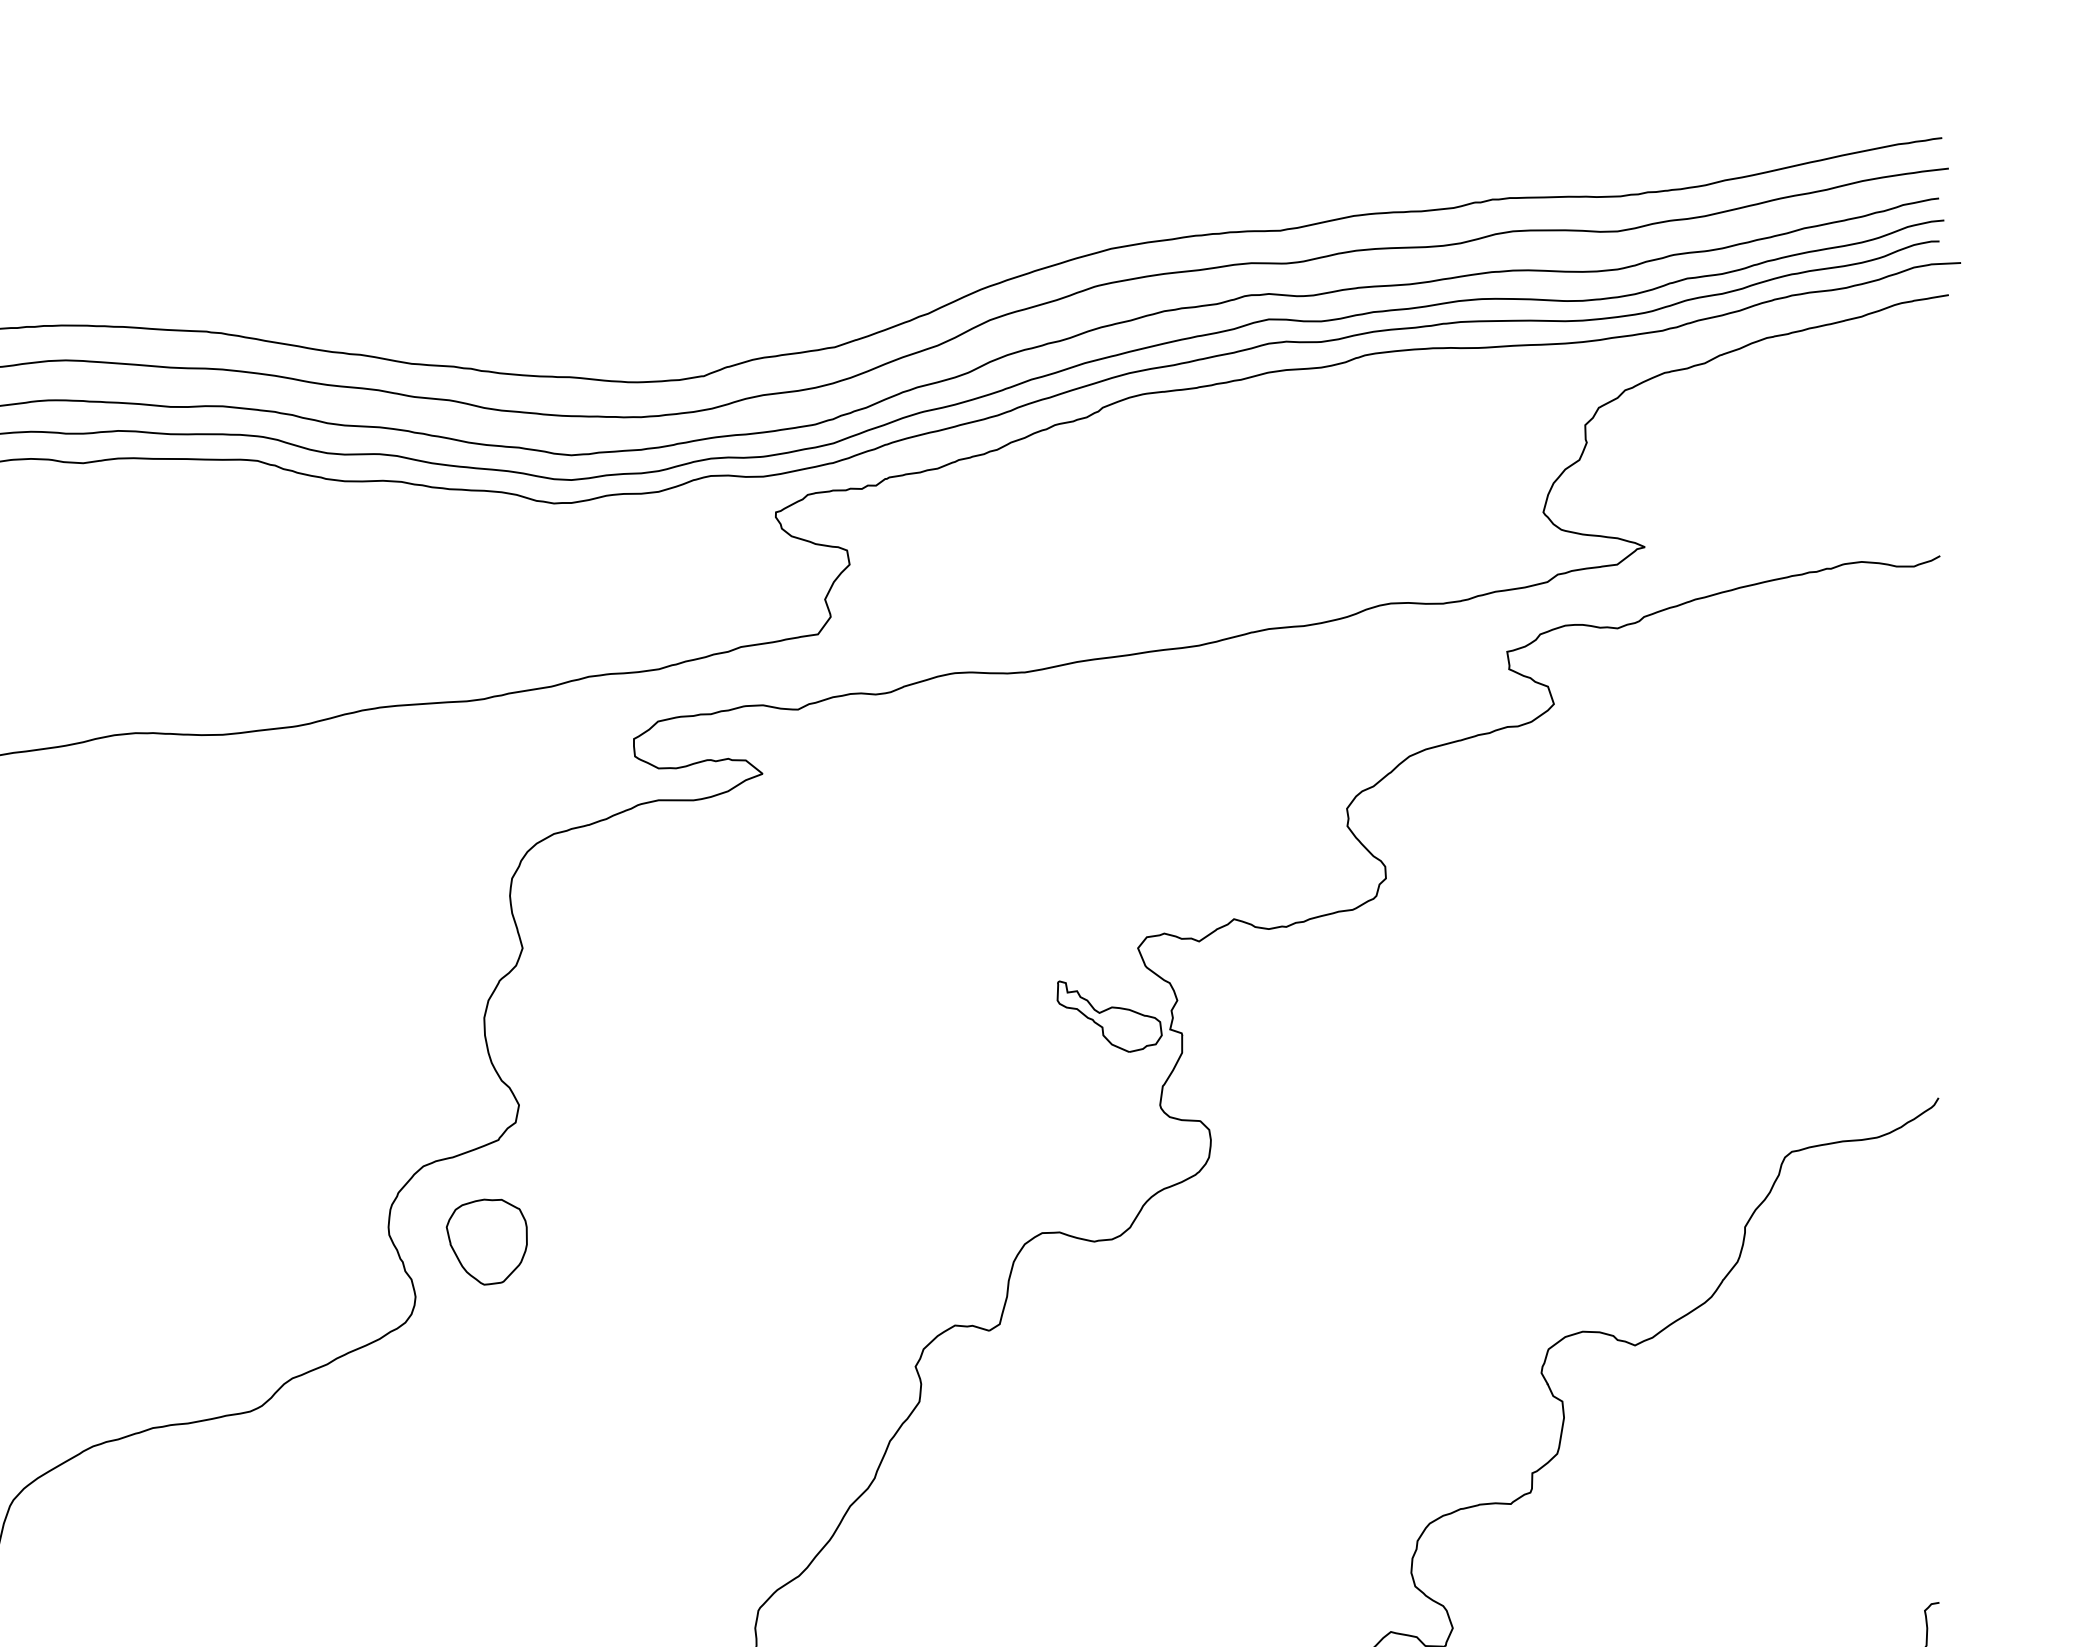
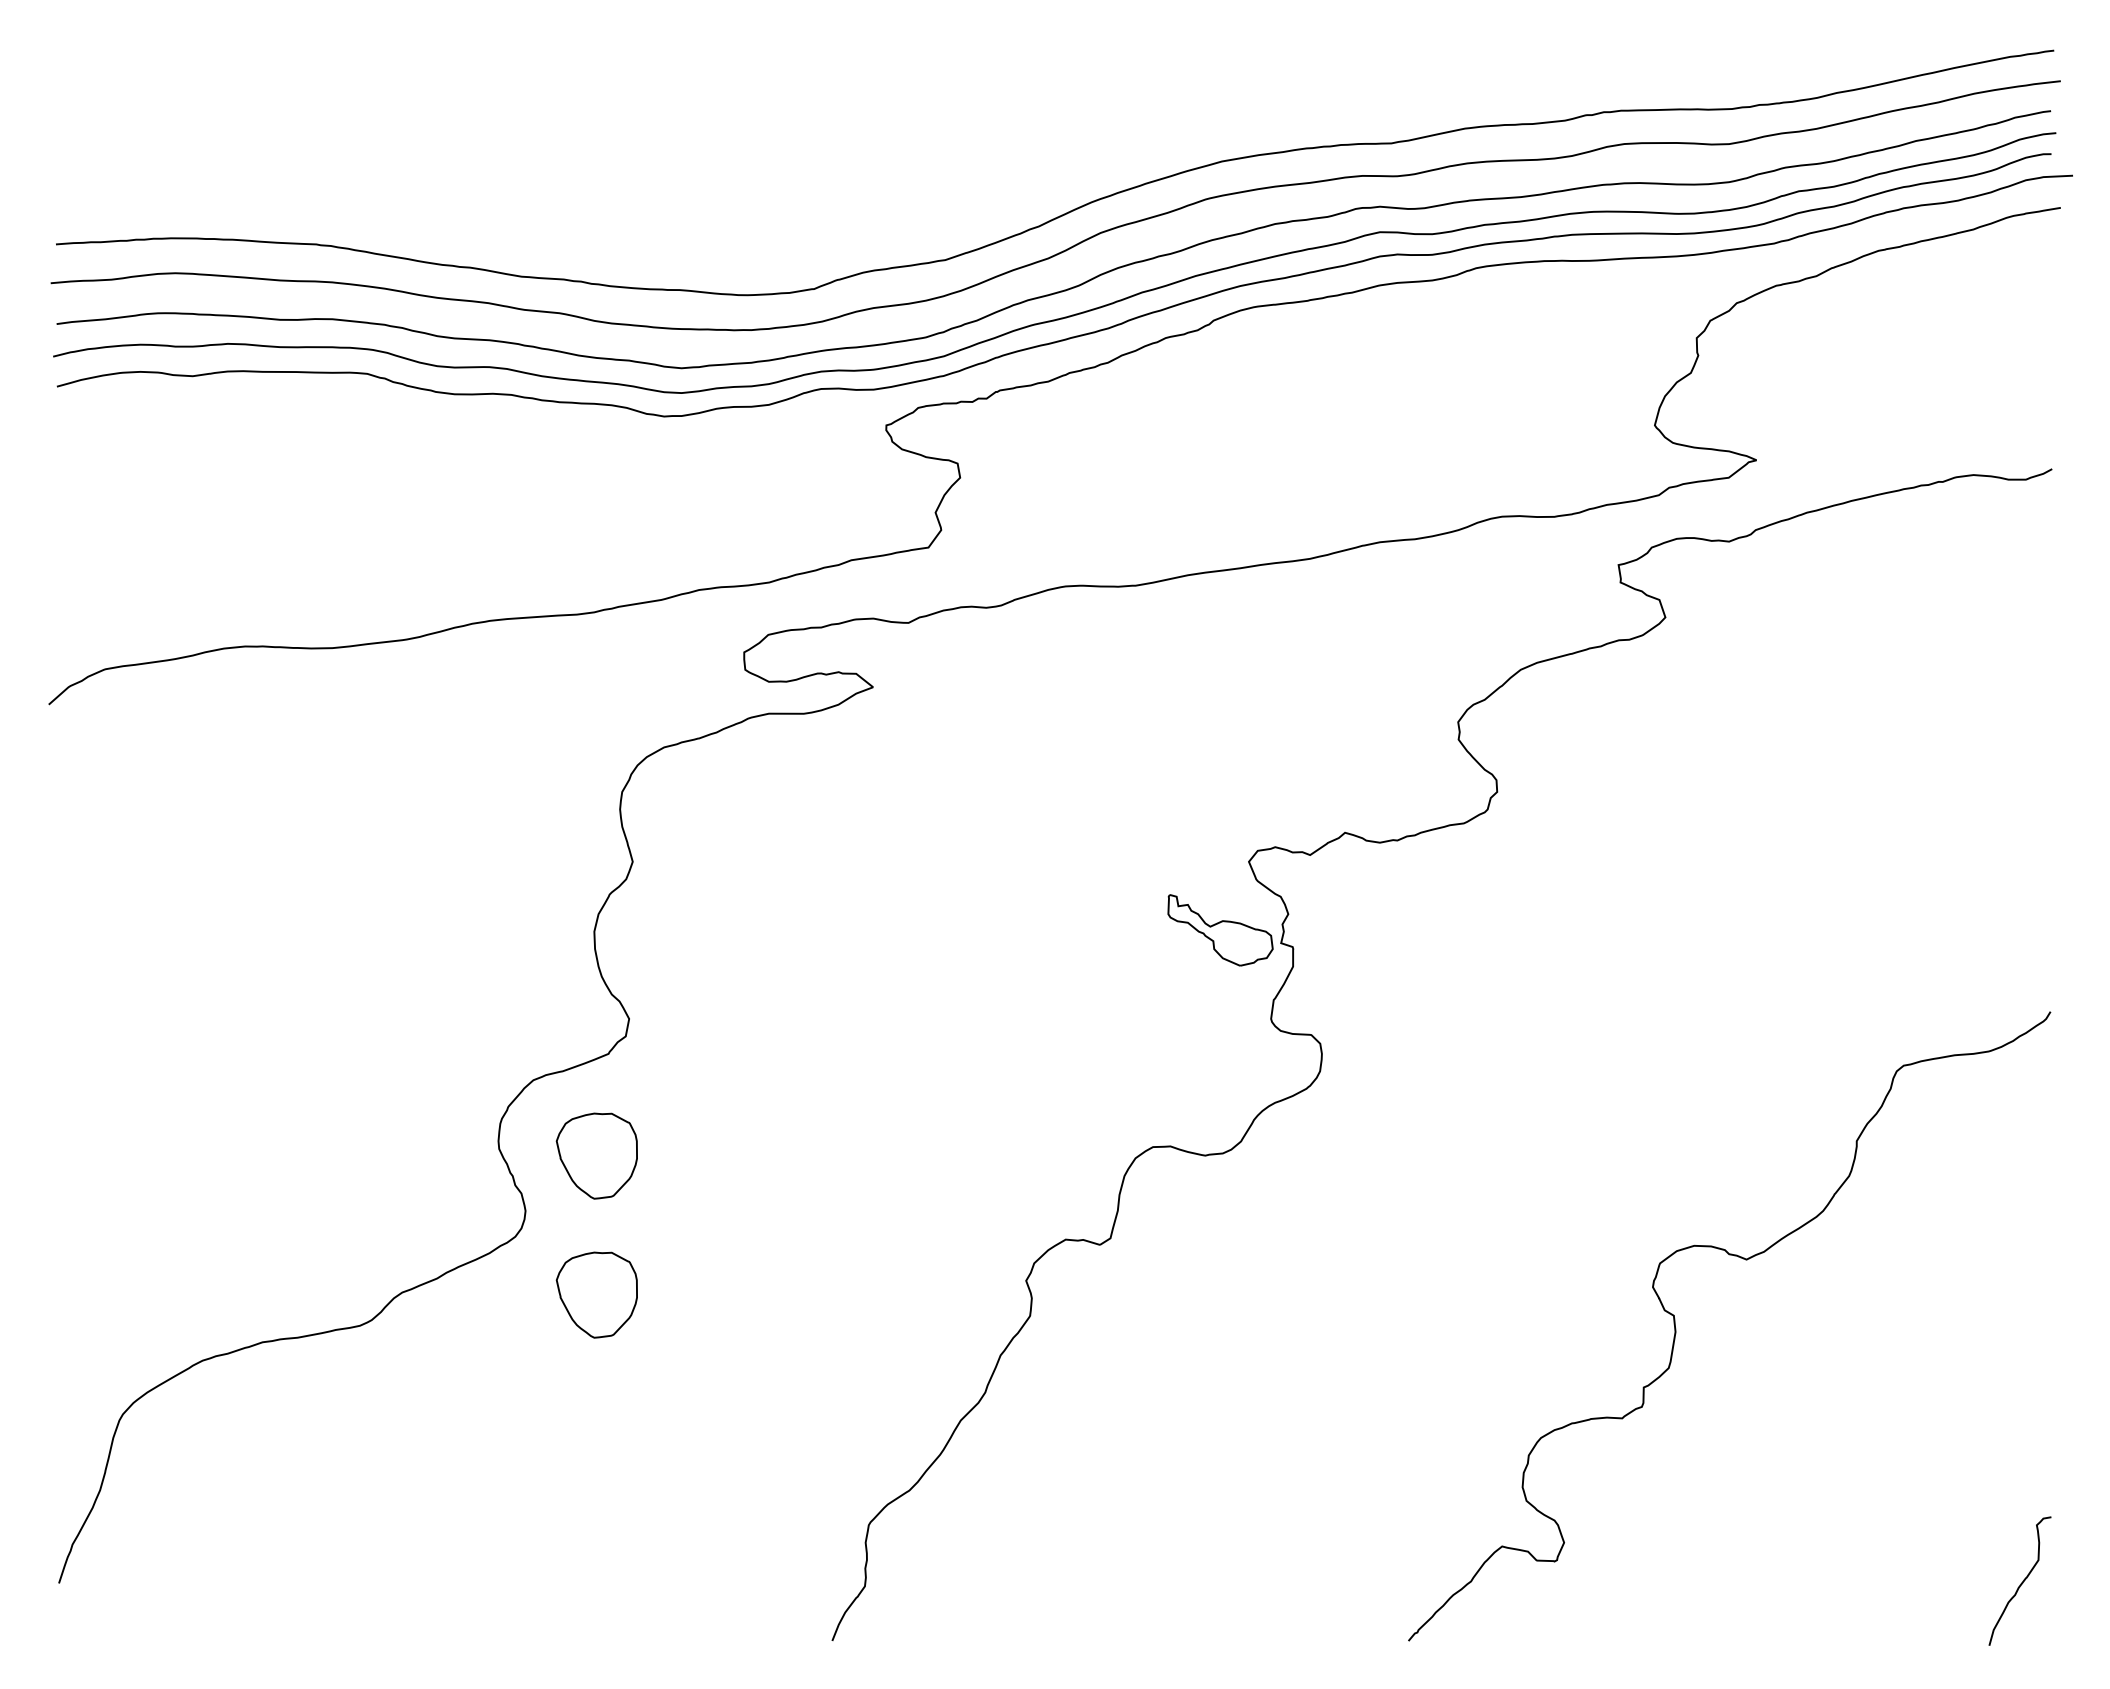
part: (486, 1380) -> (596, 1294), added

